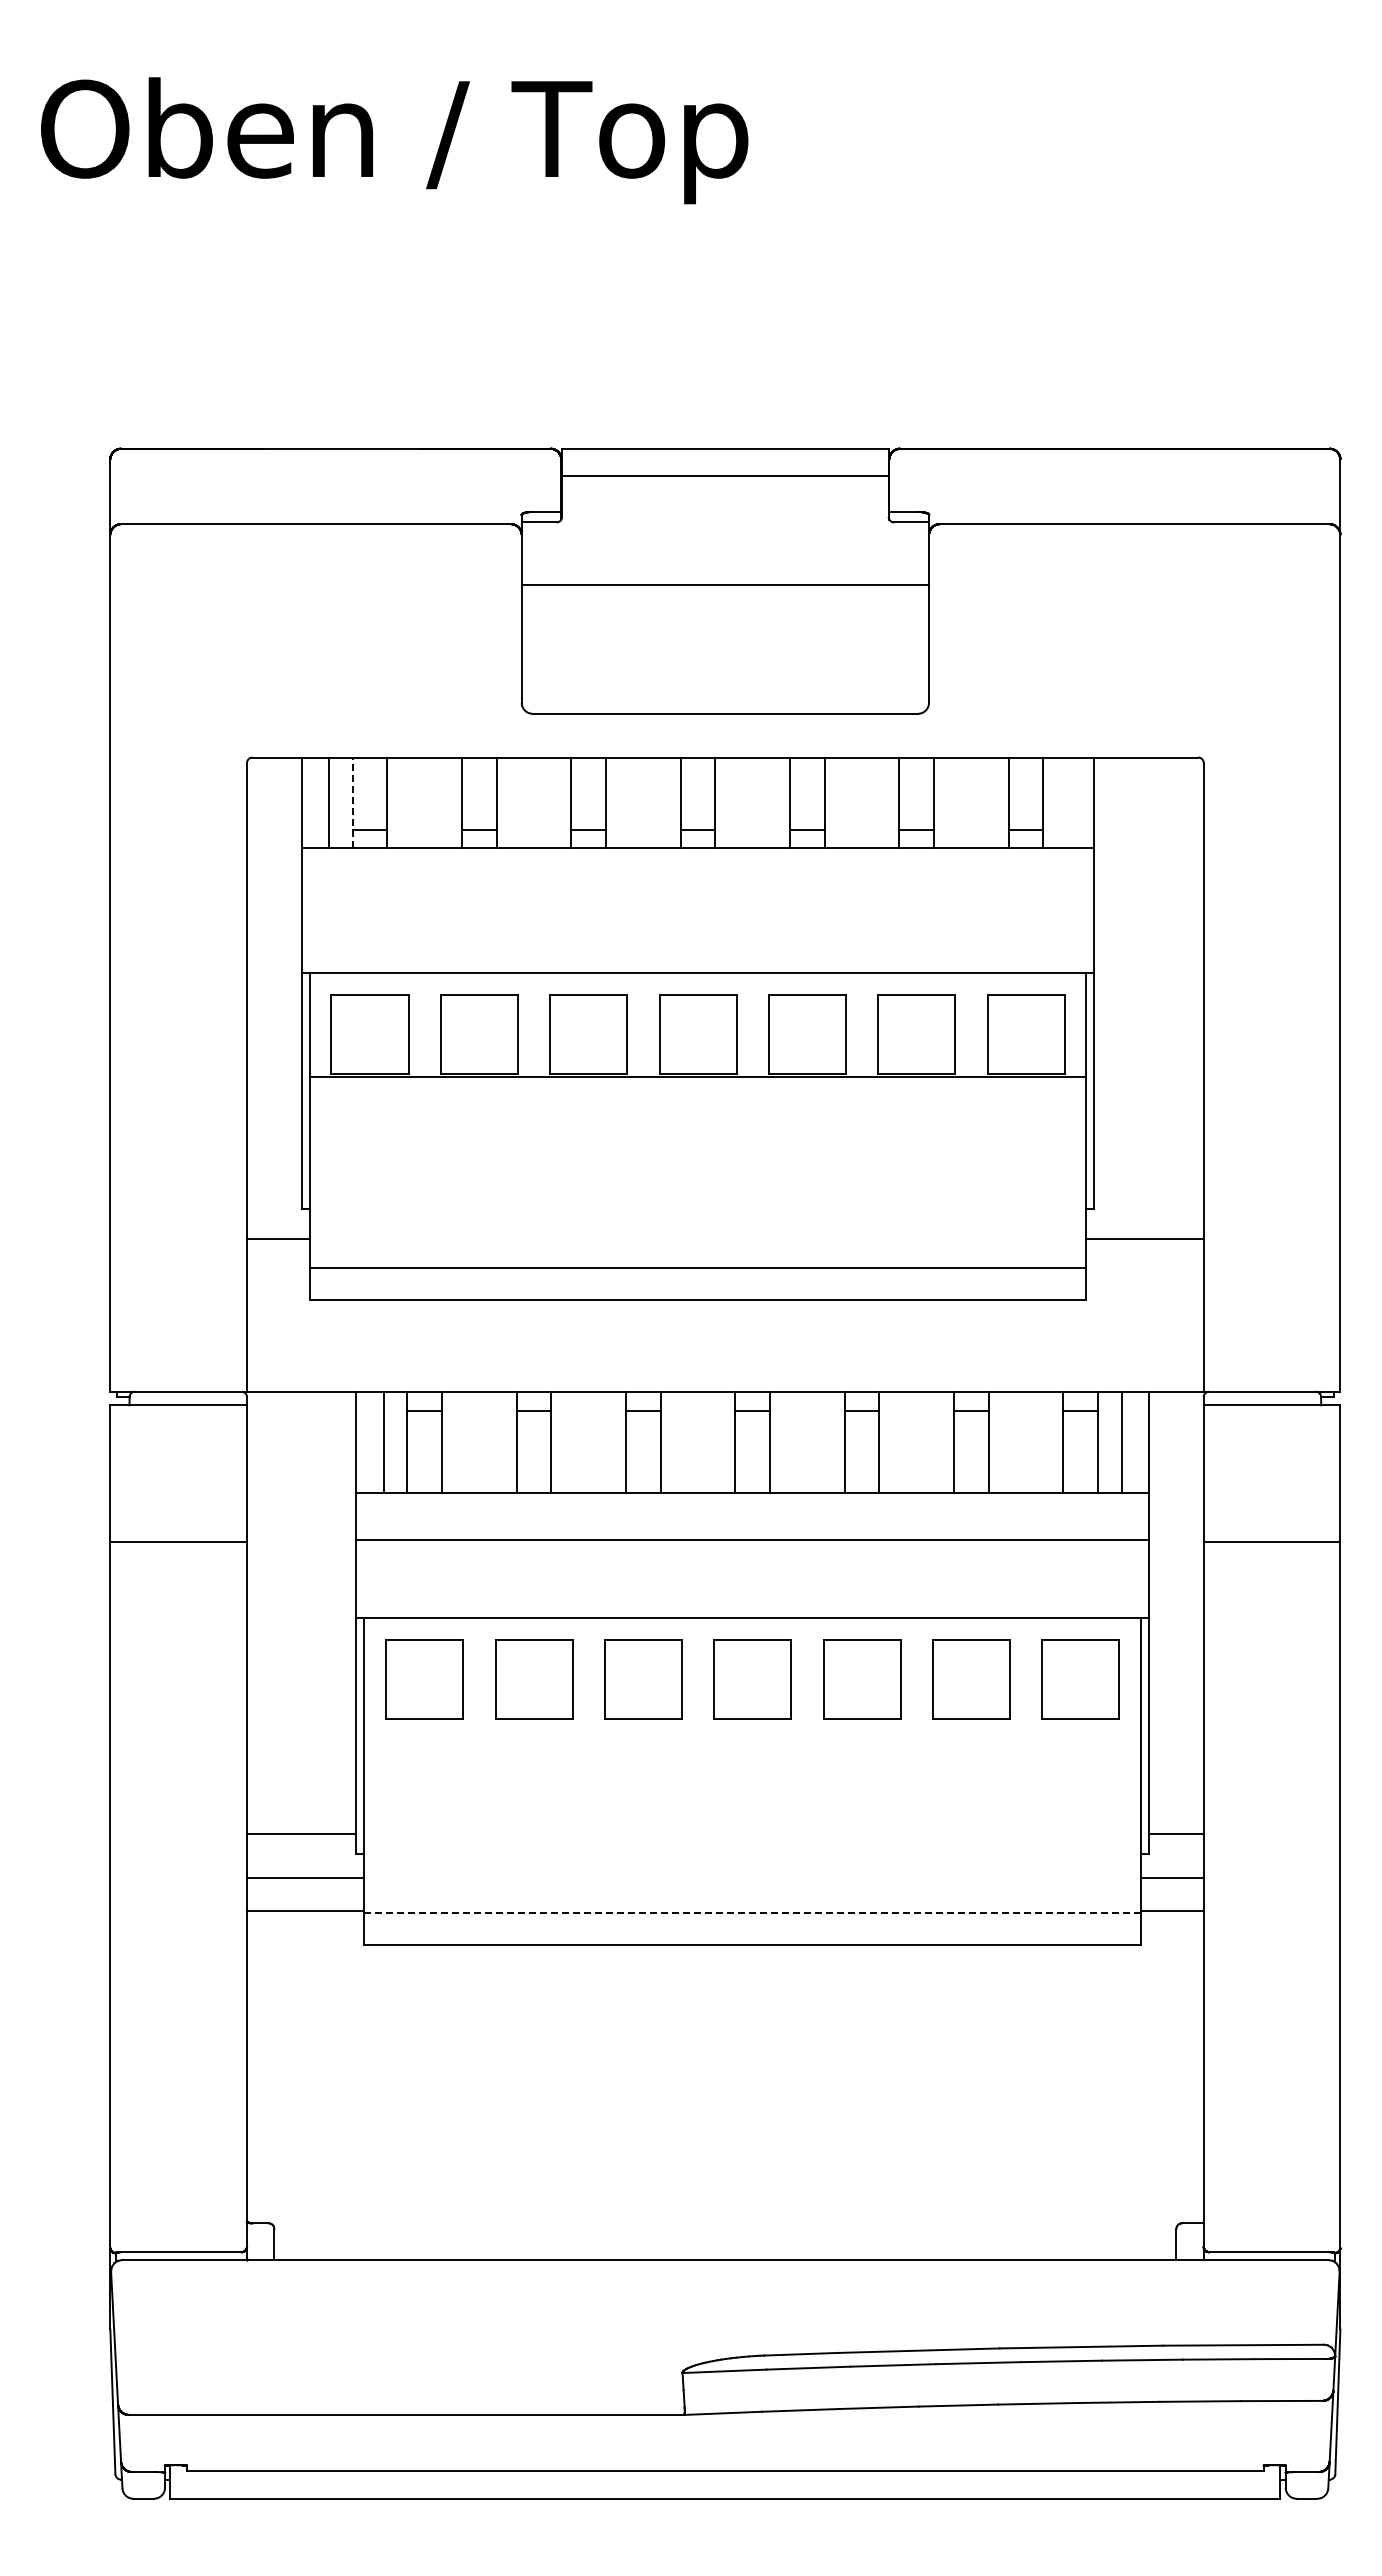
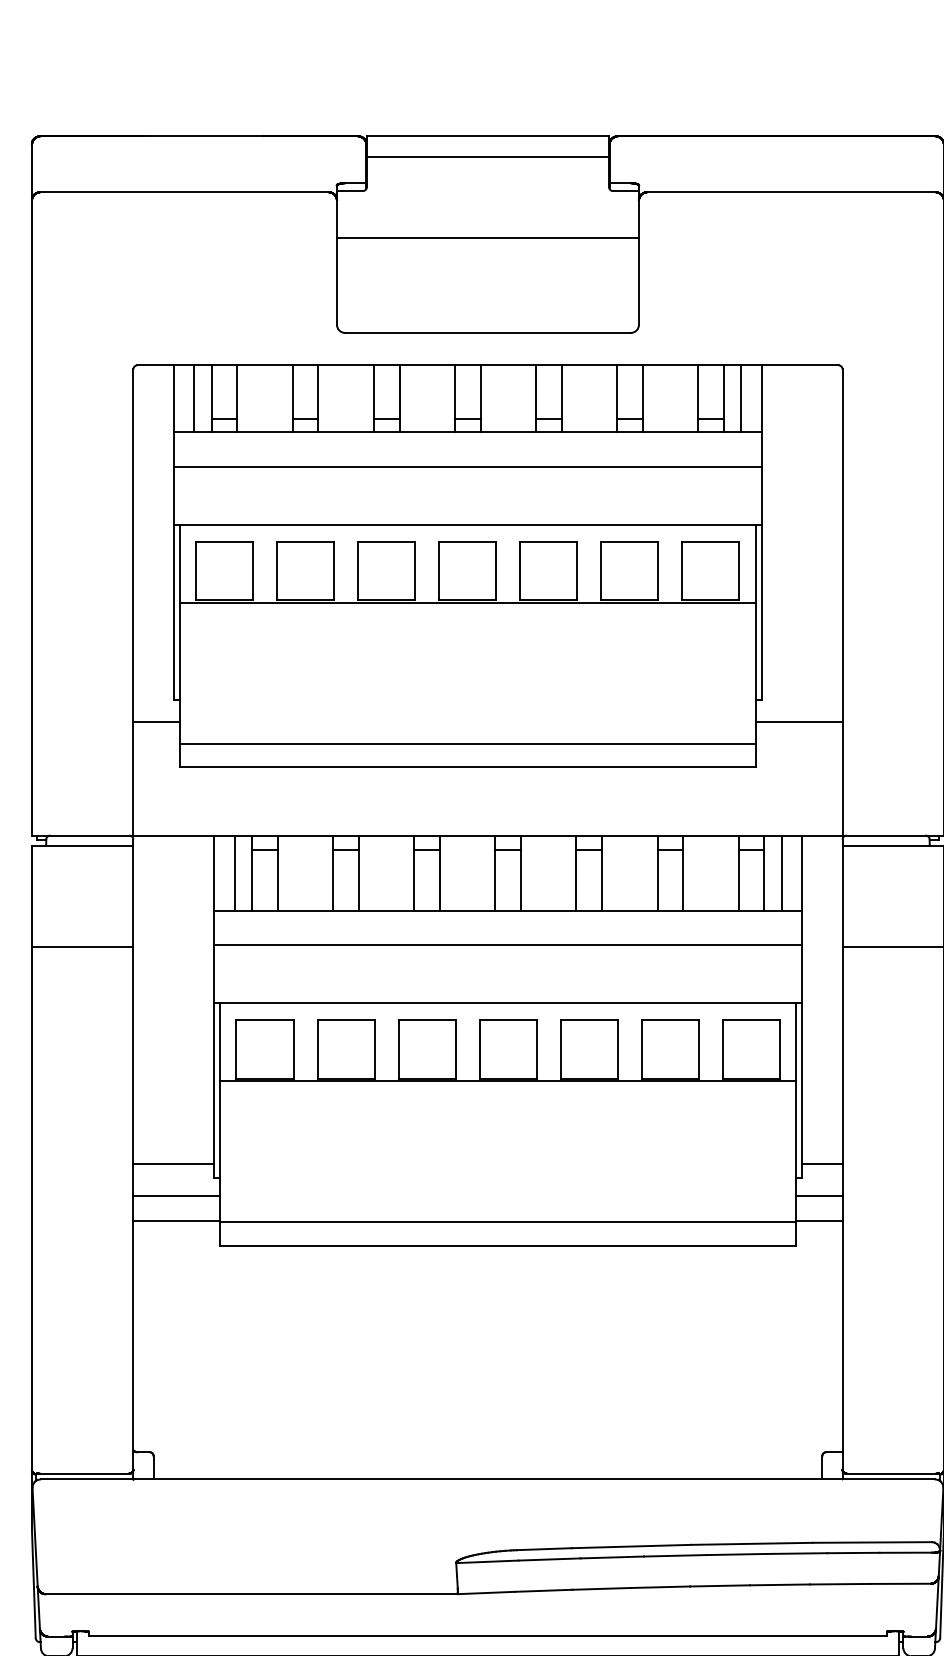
line: (352, 802) -> (211, 398), dashed -> solid
line: (1067, 802) -> (741, 398), added
line: (697, 894) -> (467, 466), added
line: (752, 1722) -> (508, 1080), added
line: (753, 1913) -> (508, 1222), dashed -> solid

